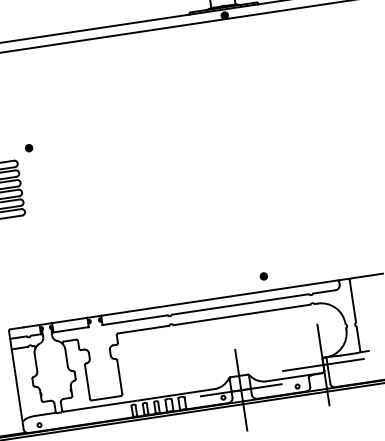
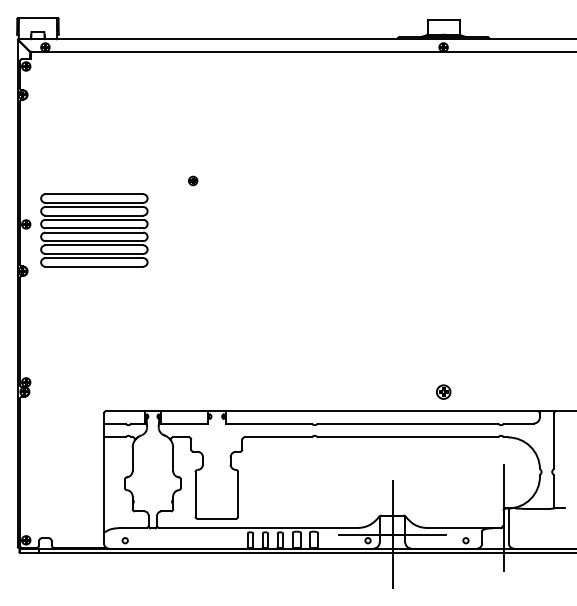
part: (29, 147) -> (193, 180), moved
part: (263, 276) -> (443, 391), size x1.6
line: (323, 364) -> (503, 517), removed

